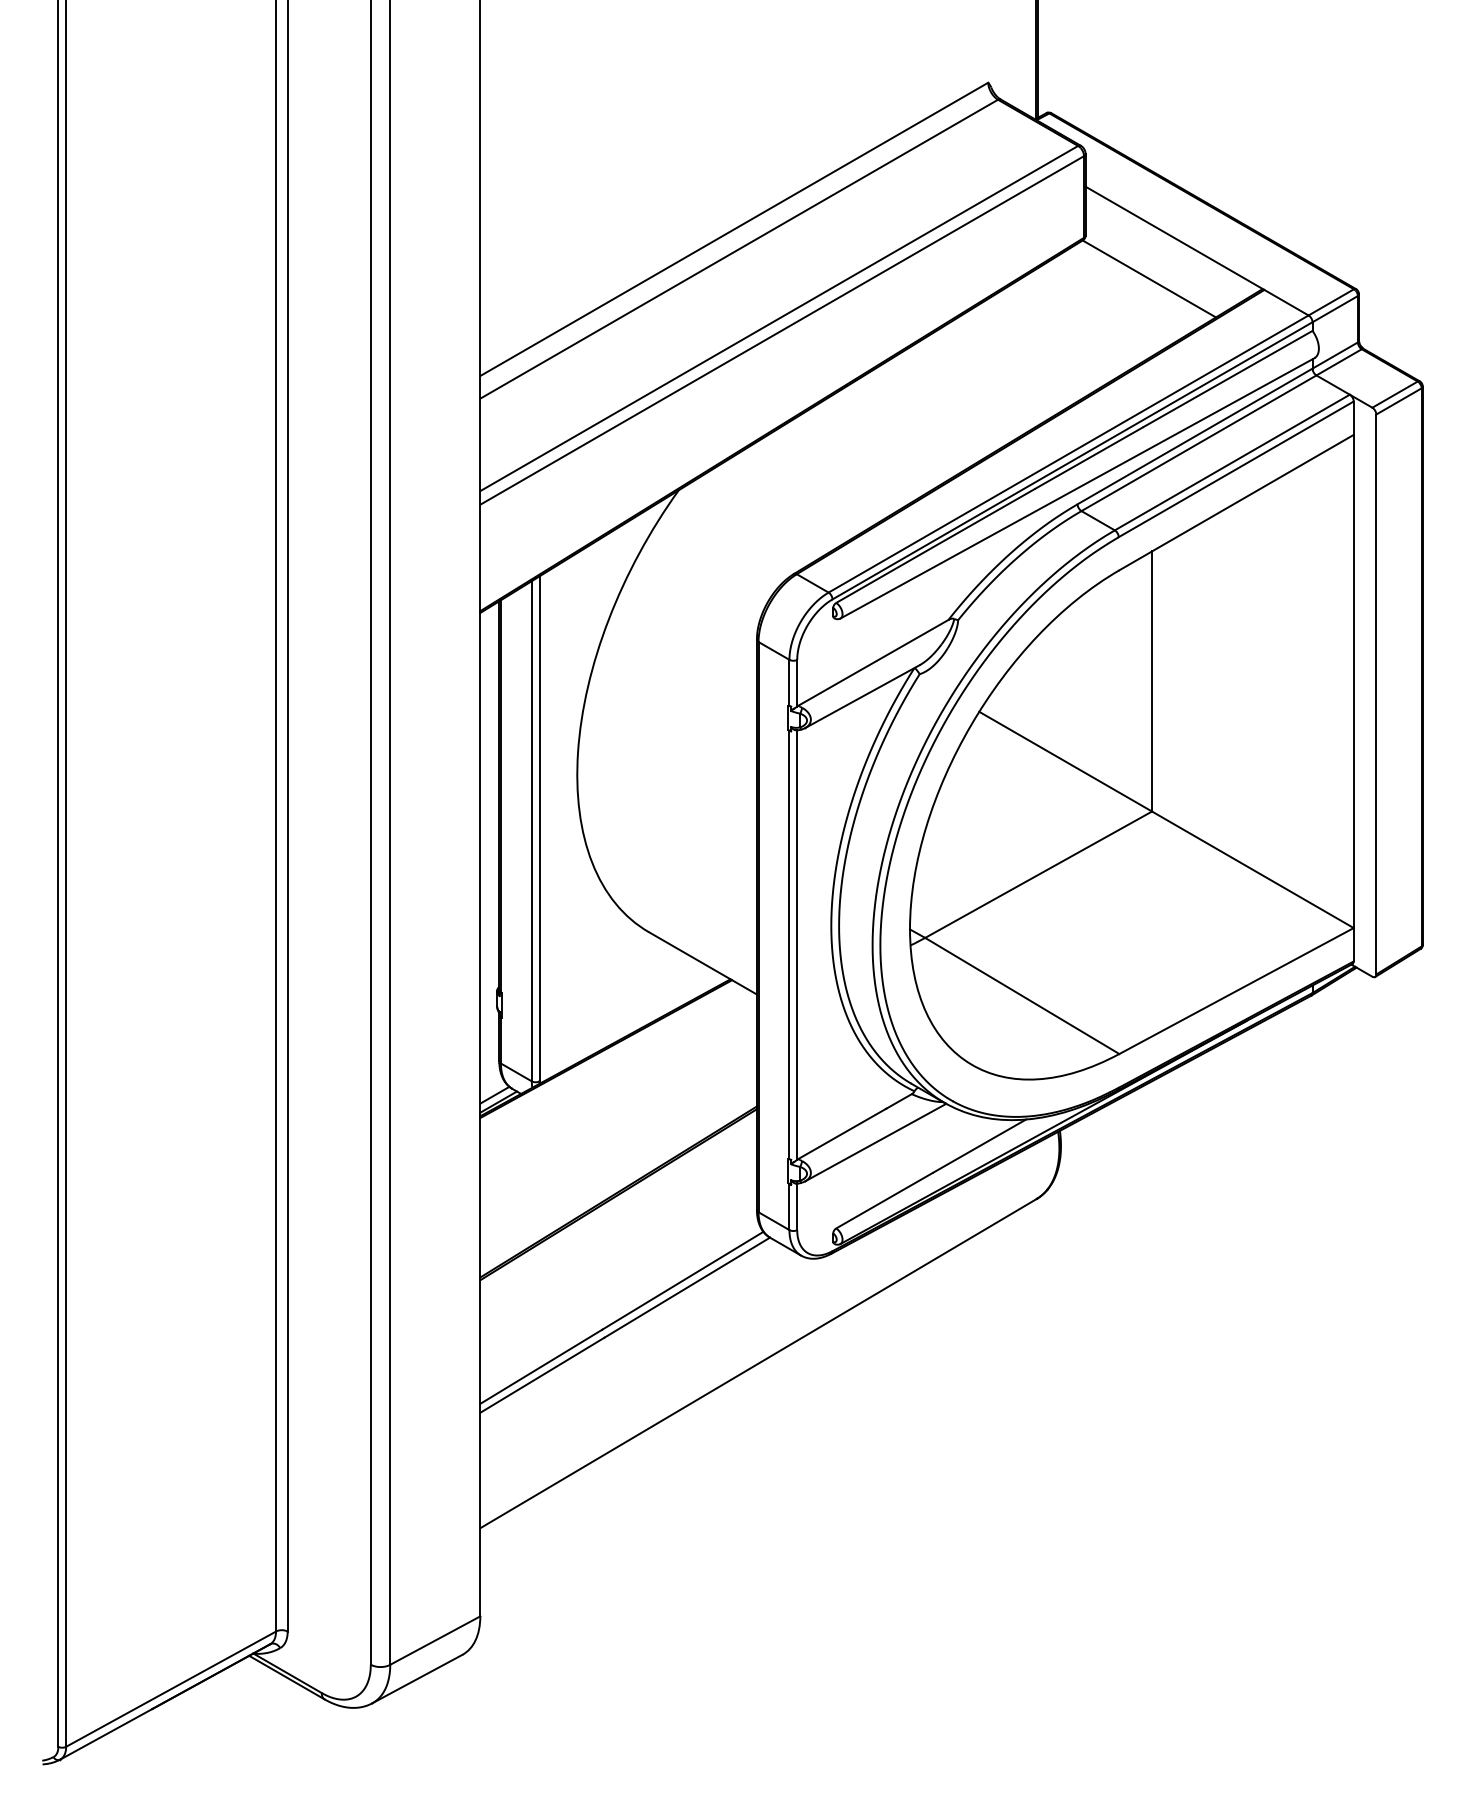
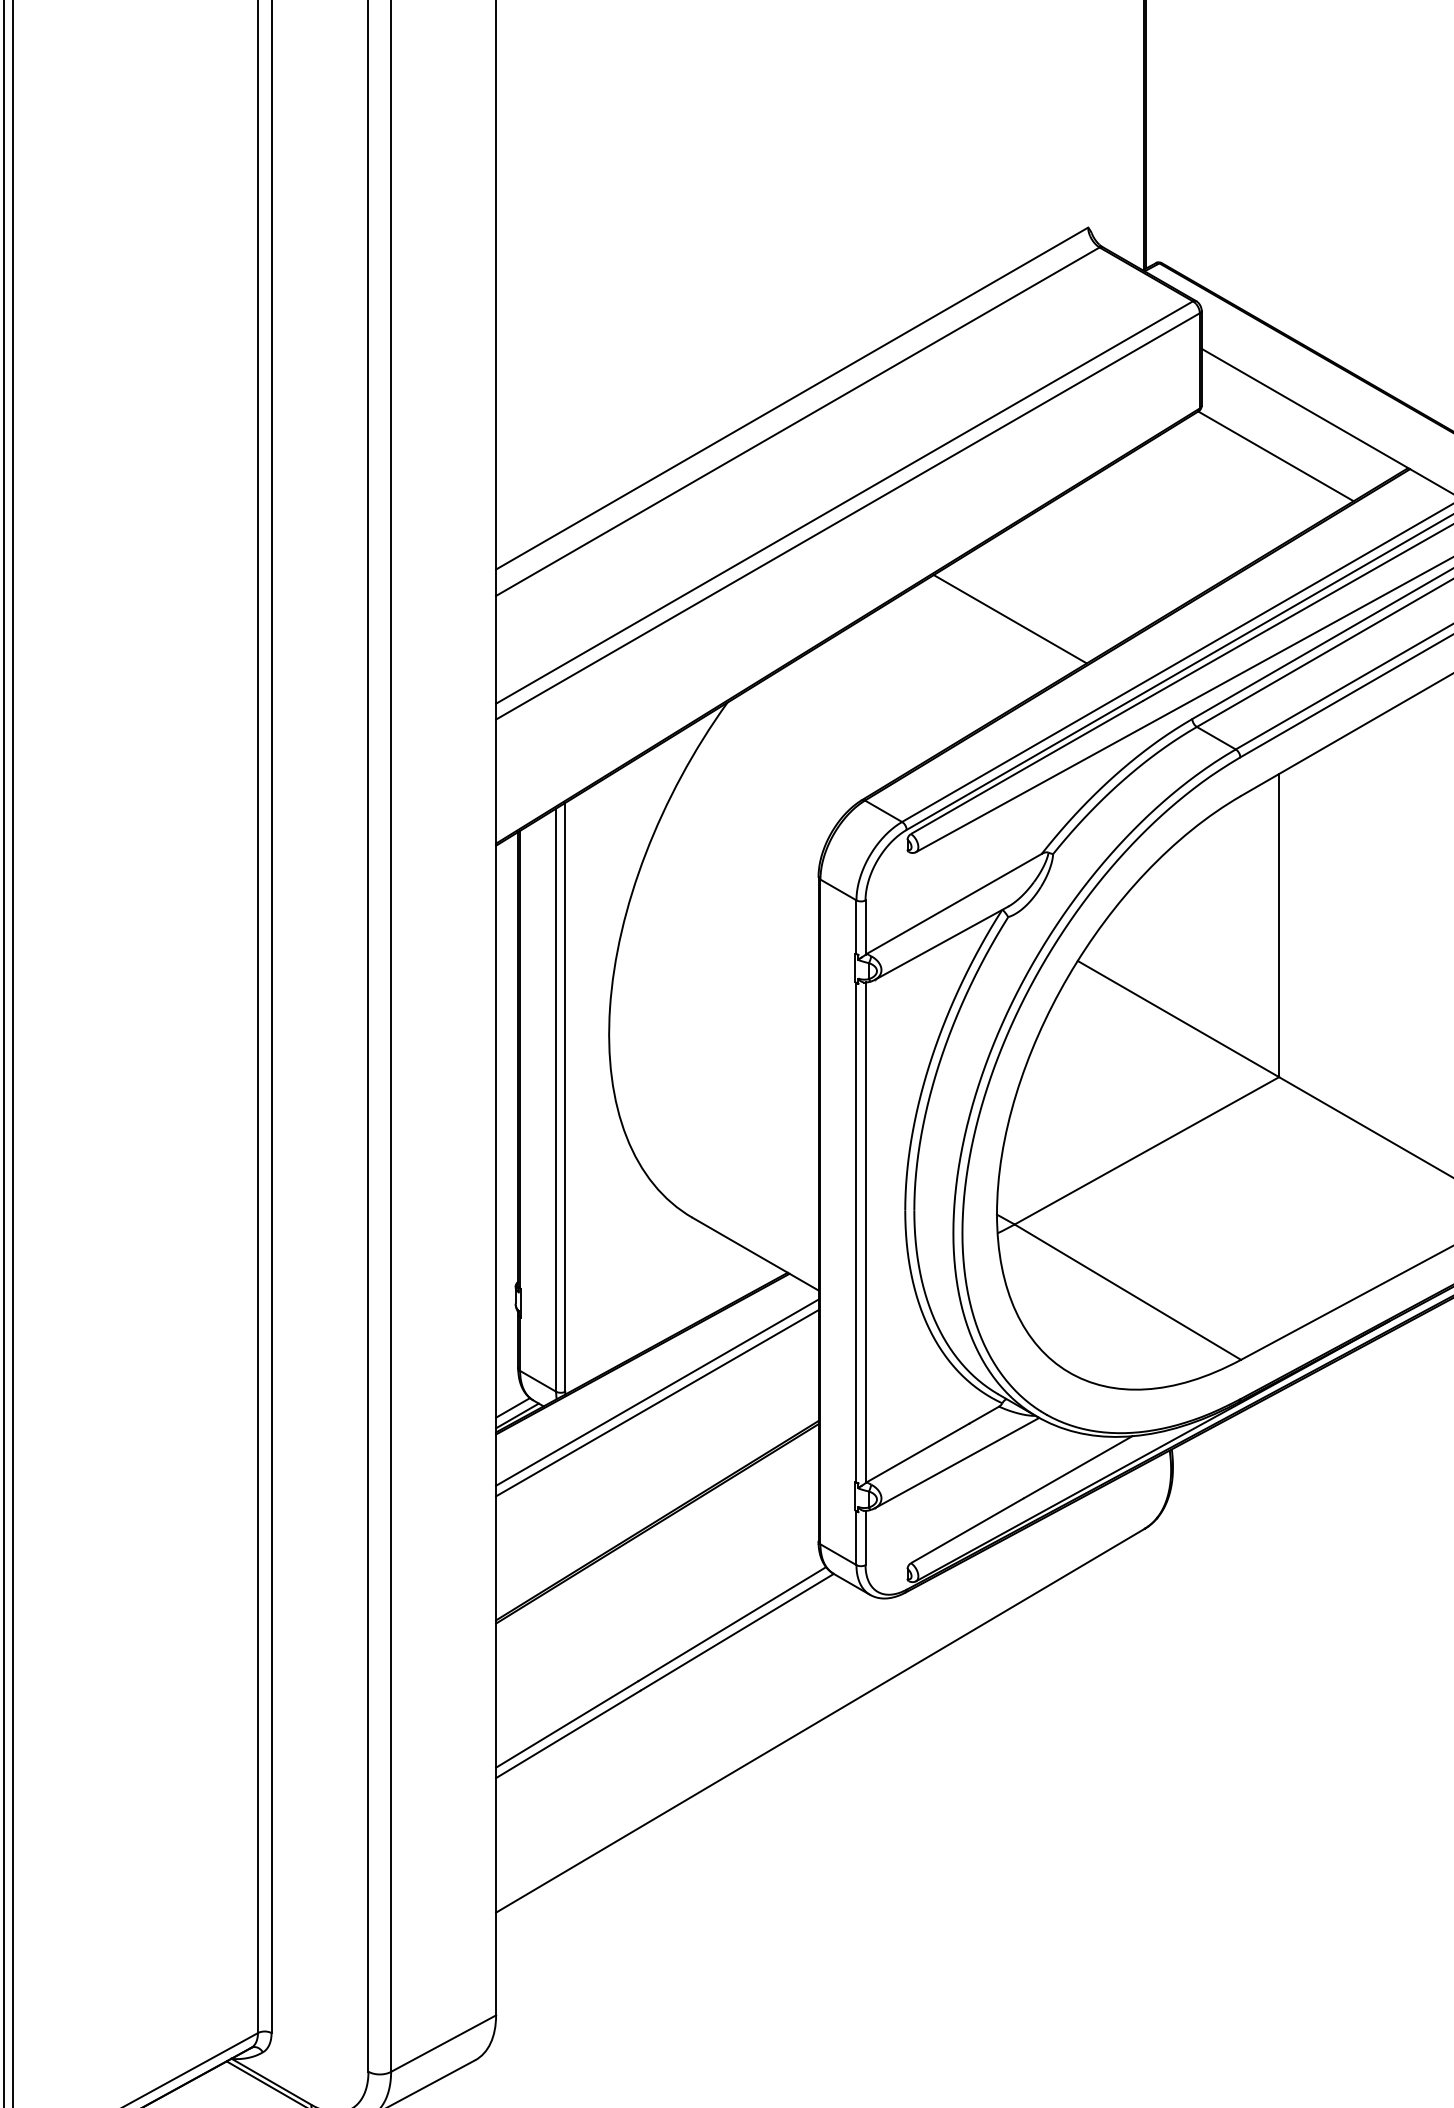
line: (921, 418) -> (1010, 619), added
line: (618, 1082) -> (657, 1393), added
line: (618, 1091) -> (657, 1403), added

